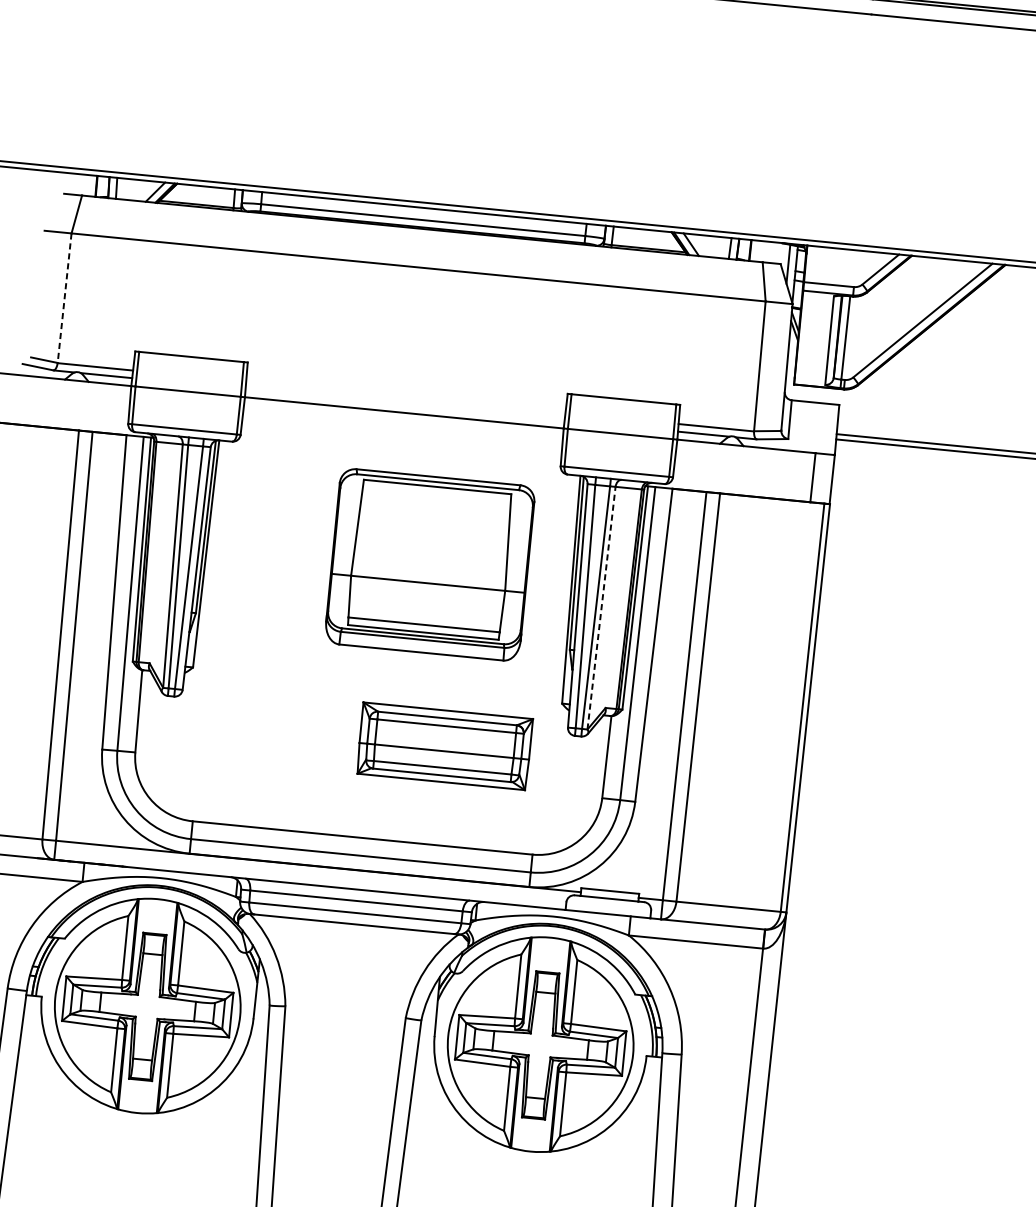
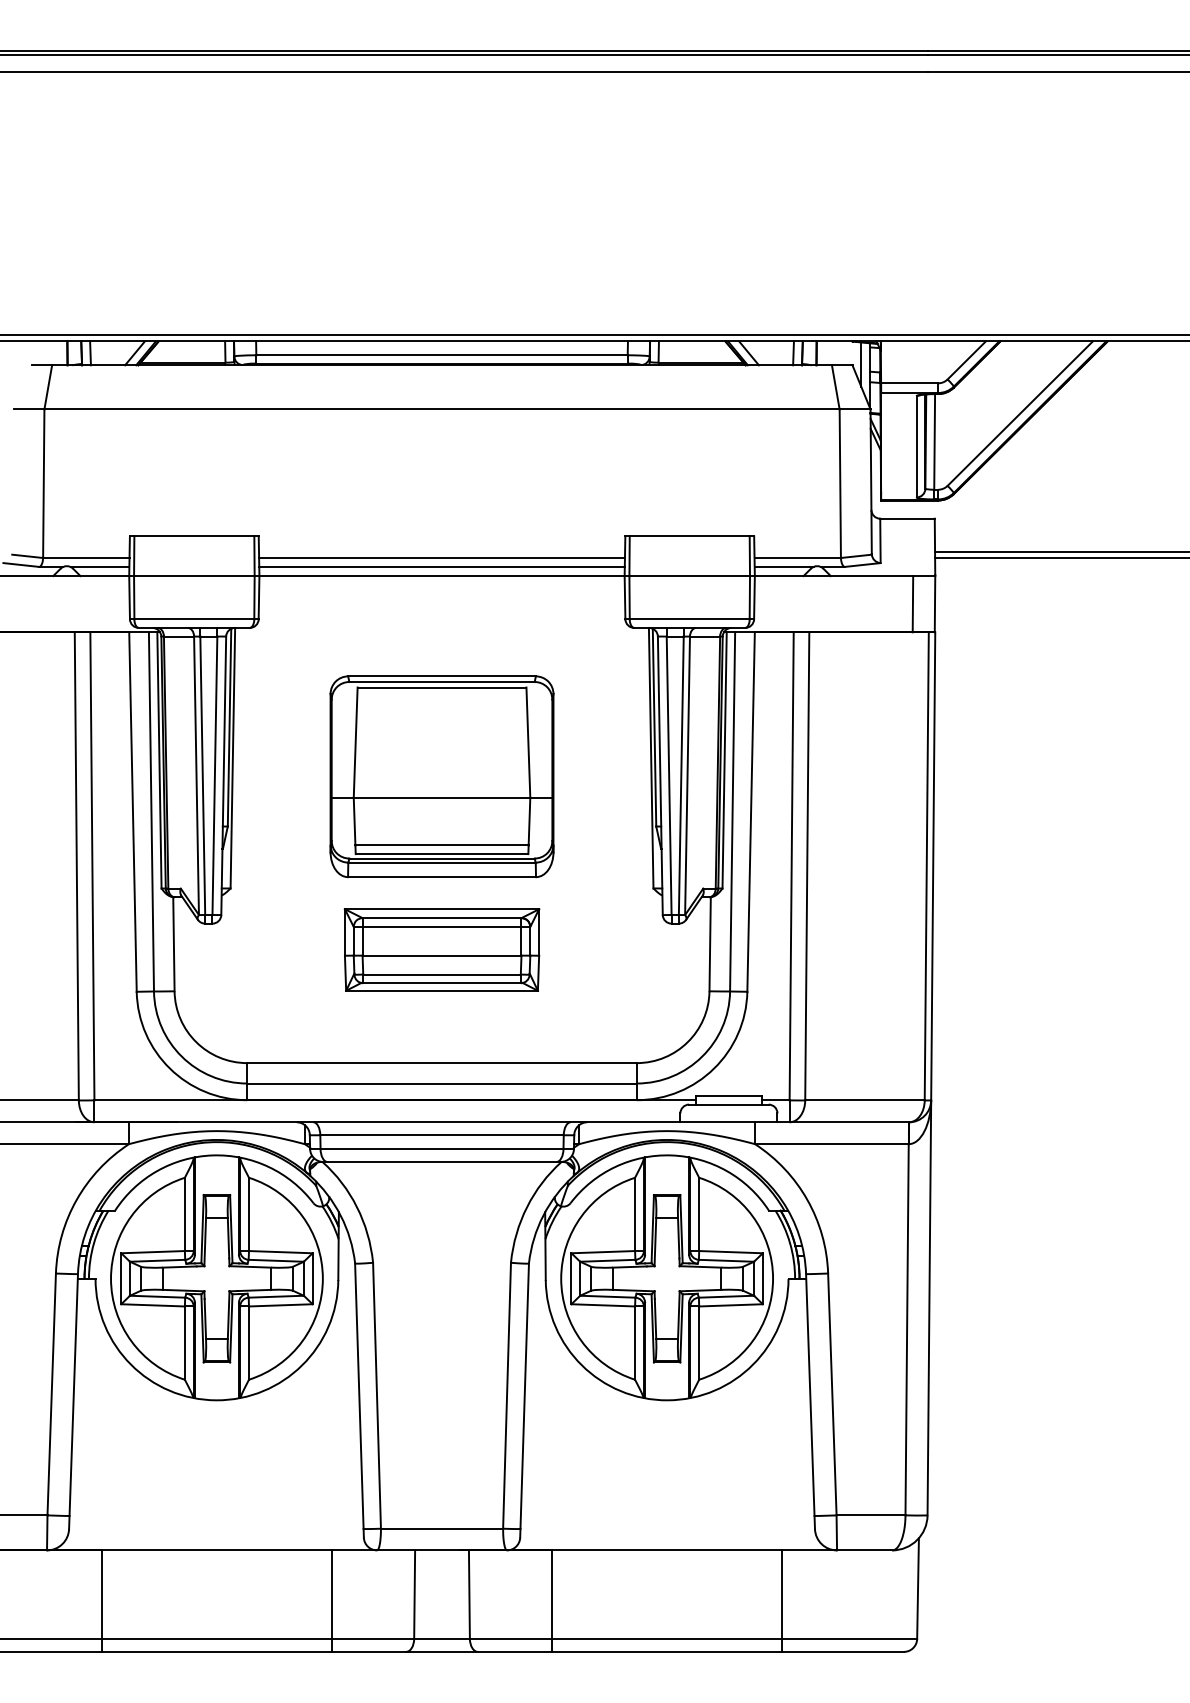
line: (64, 298) -> (43, 484), dashed -> solid
line: (405, 397) -> (441, 558), added
line: (404, 404) -> (441, 566), added
part: (429, 564) -> (441, 776), moved
line: (601, 607) -> (687, 775), dashed -> solid
part: (444, 745) -> (441, 949), moved

